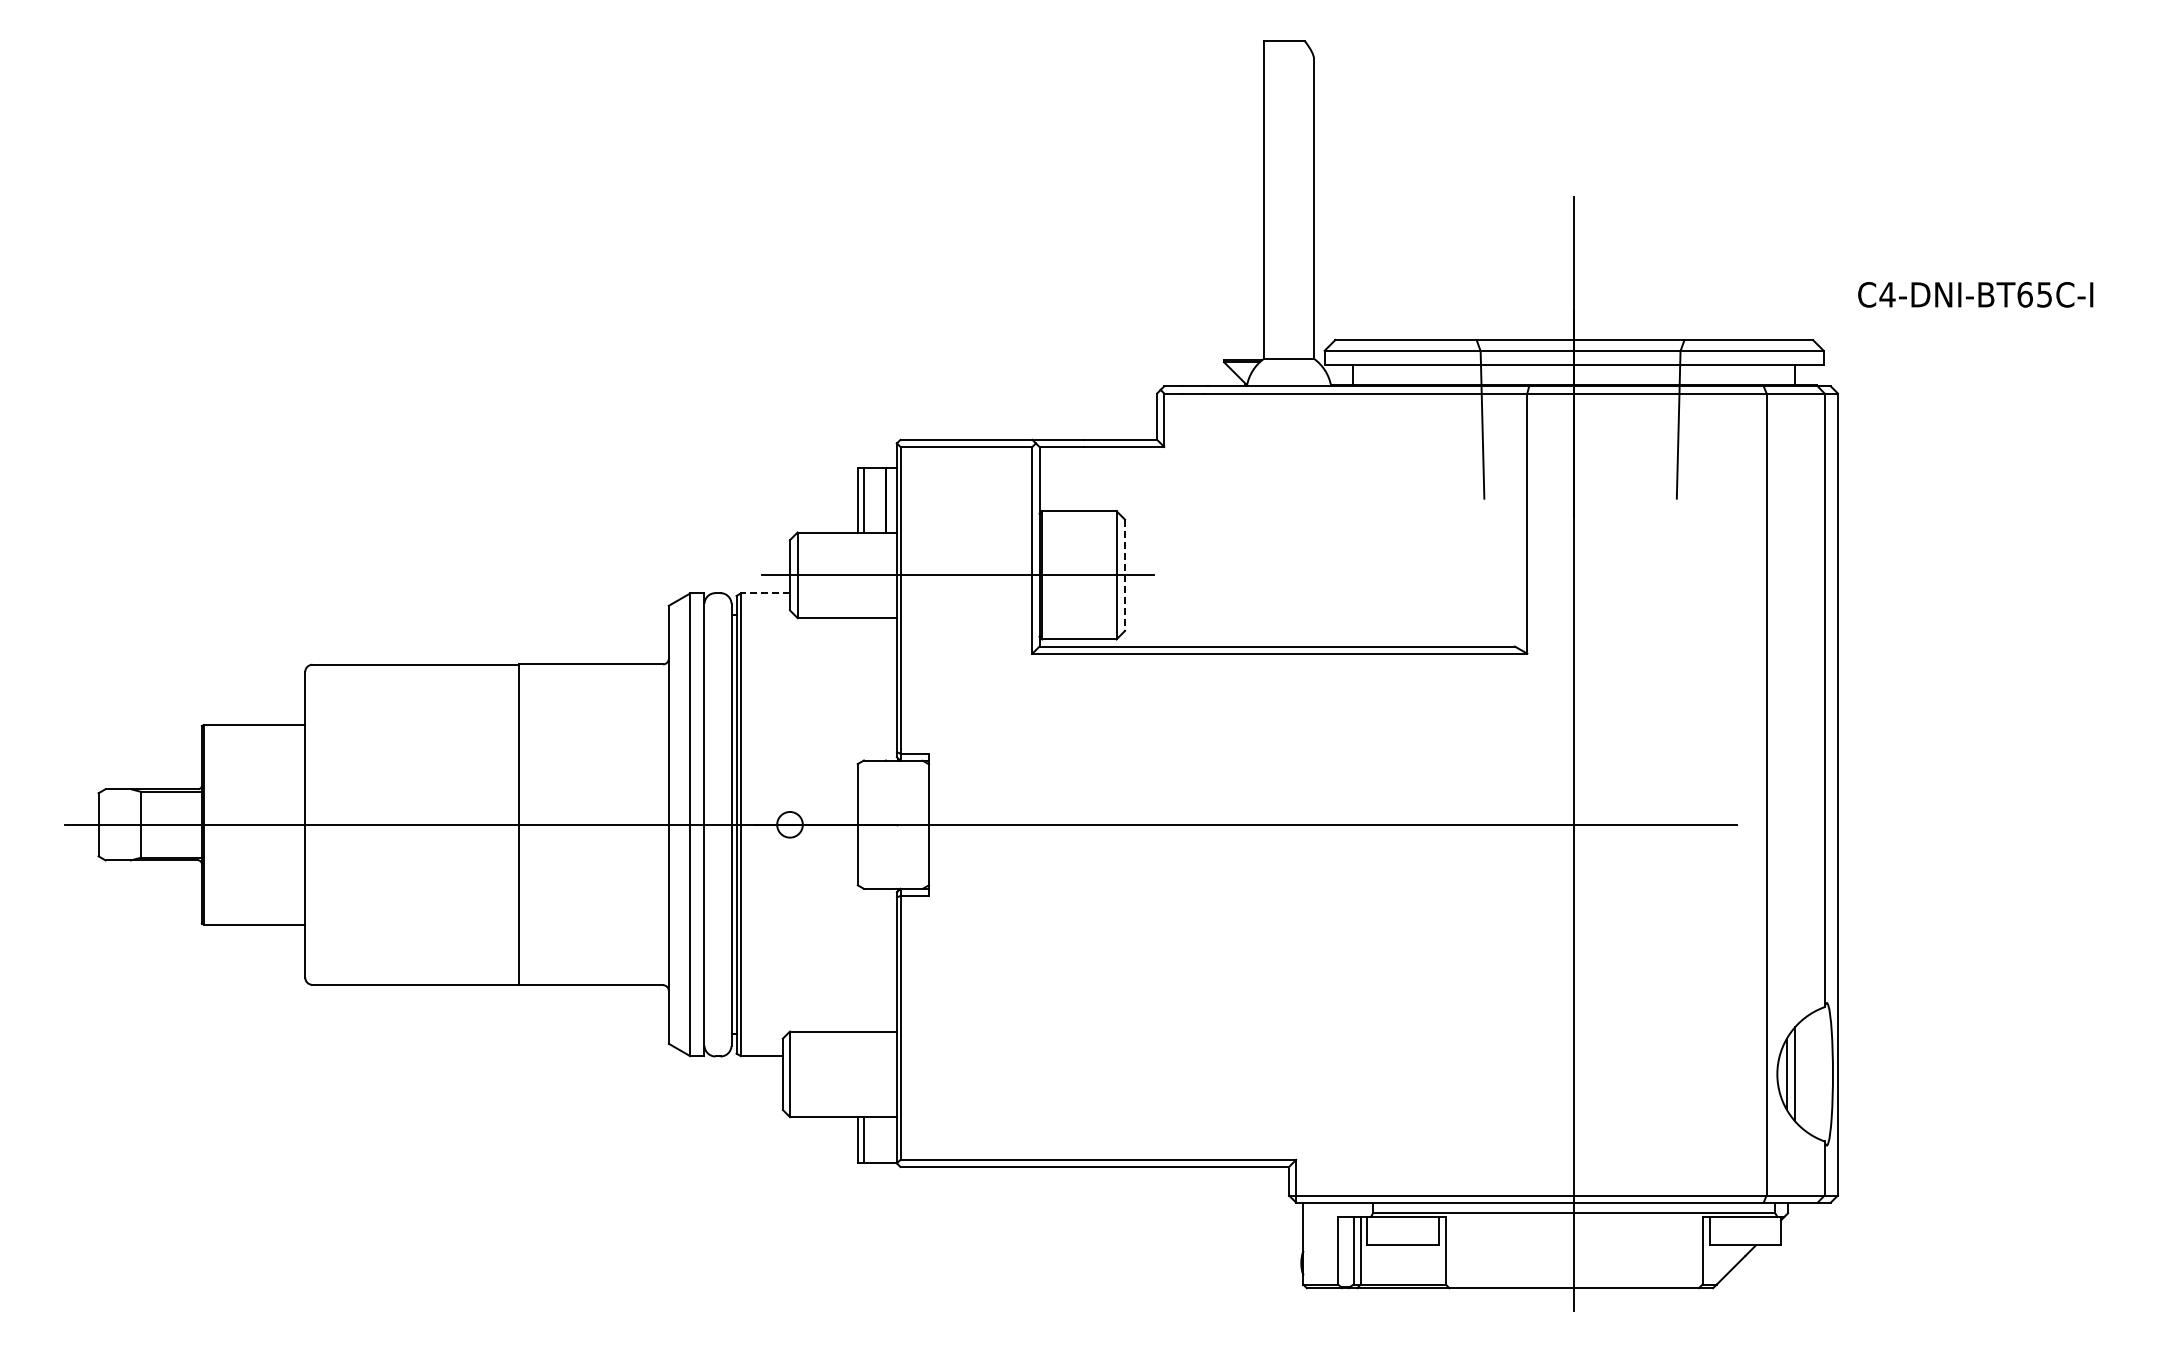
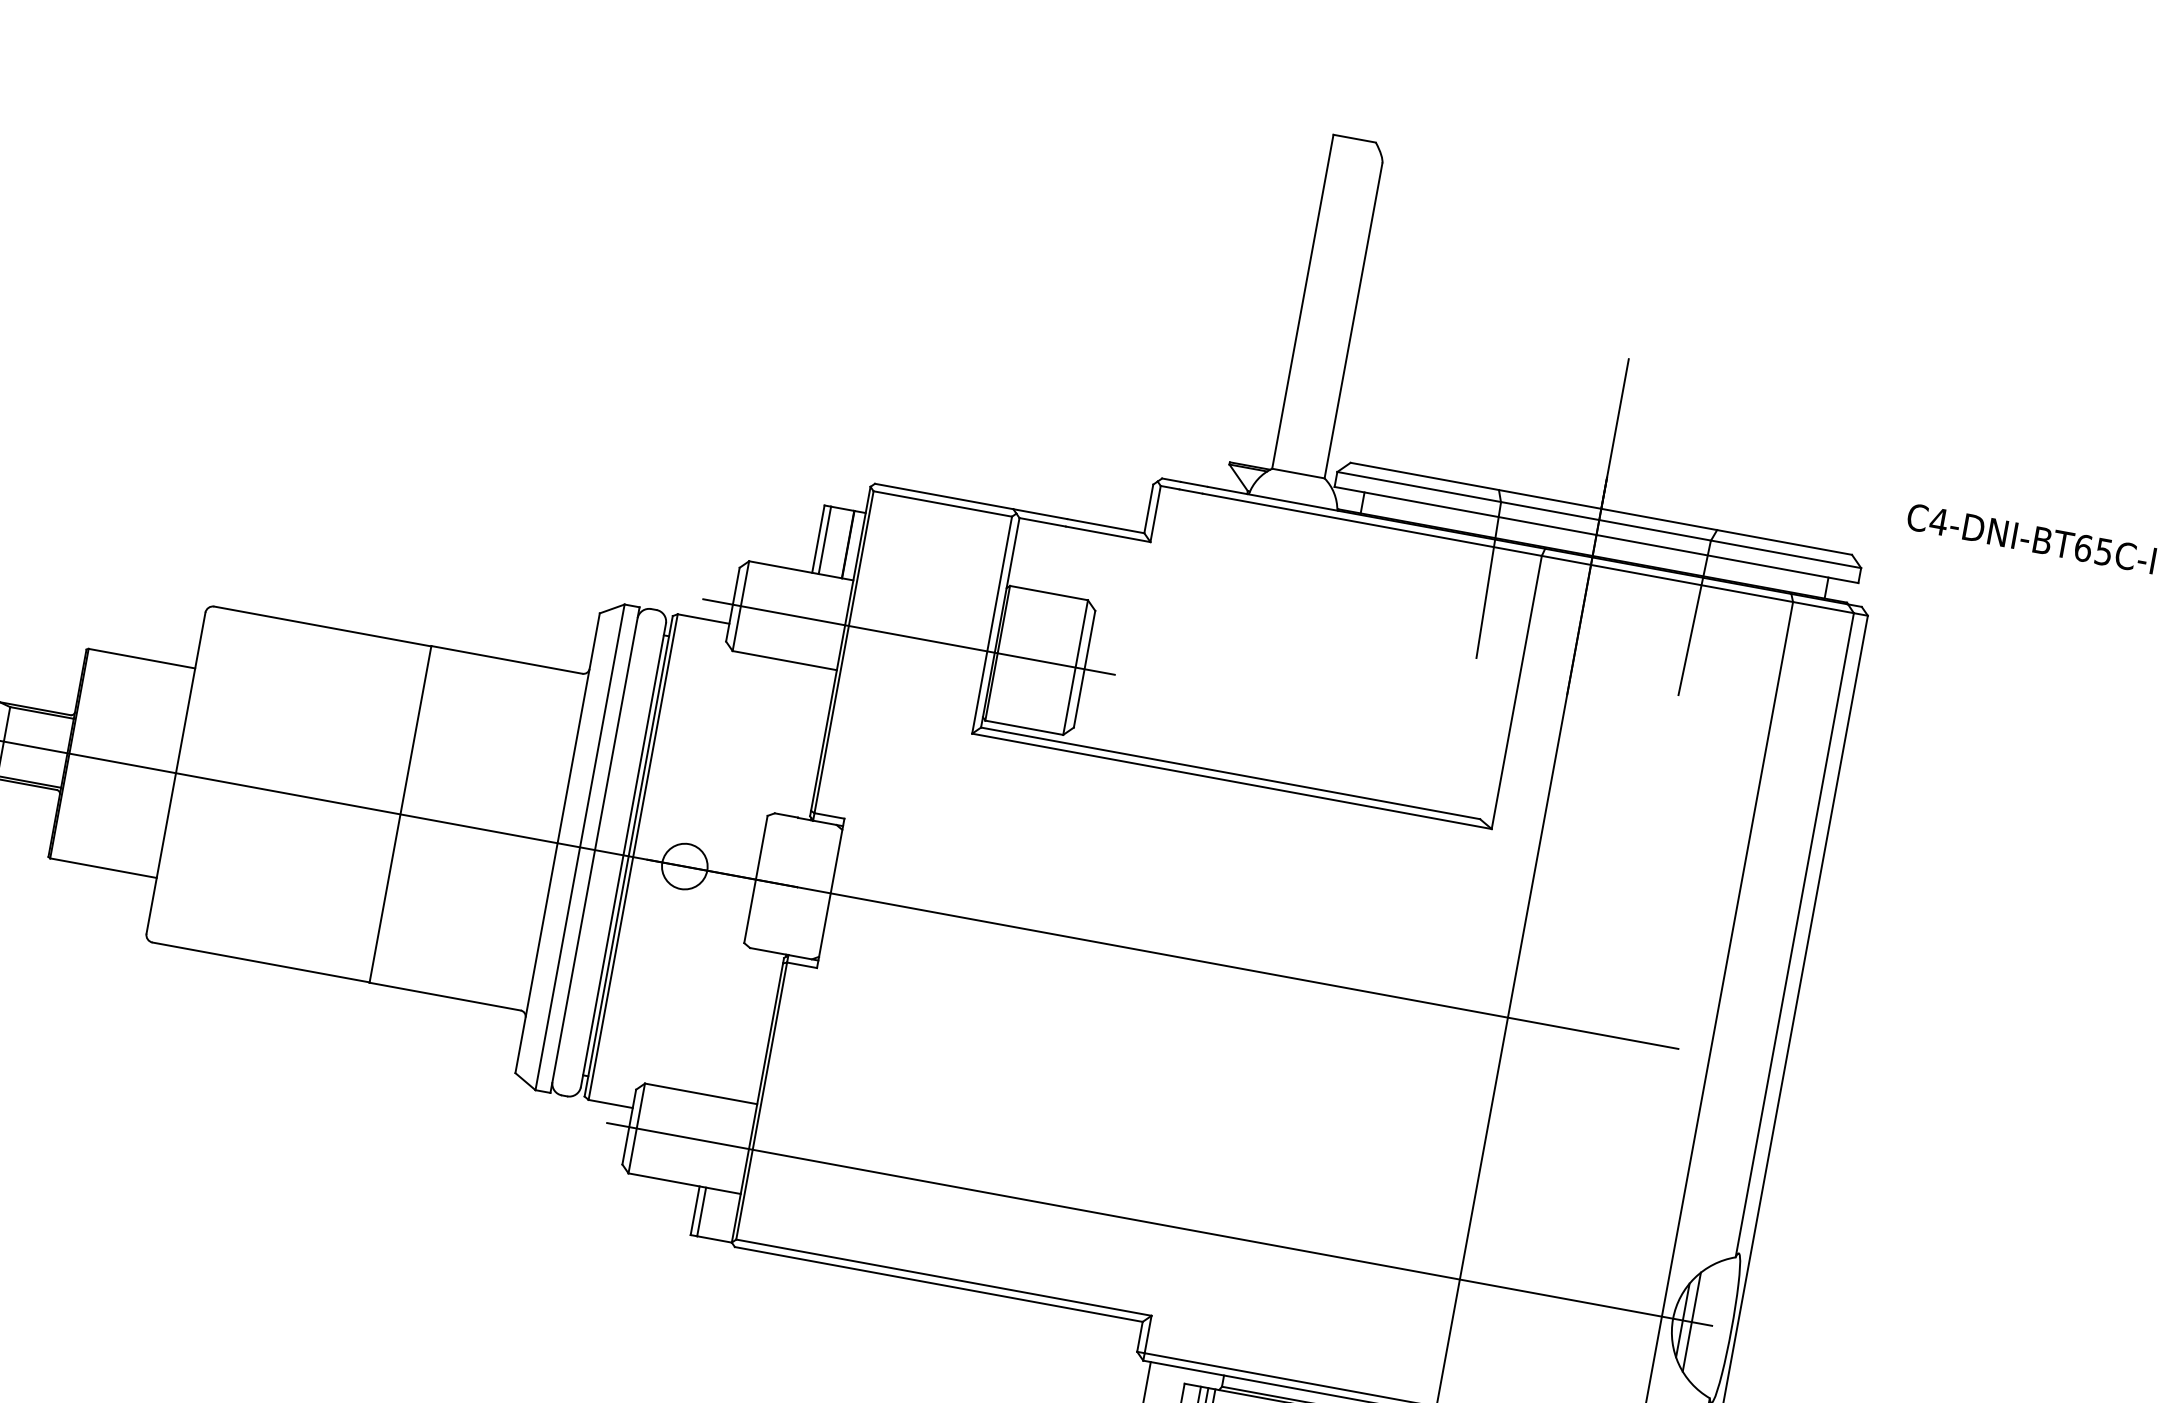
line: (1125, 575) -> (1085, 669), dashed -> solid
line: (765, 593) -> (703, 619), dashed -> solid
circle: (789, 824) -> (684, 866), size x1.67
line: (1287, 1074) -> (1158, 1224), added

